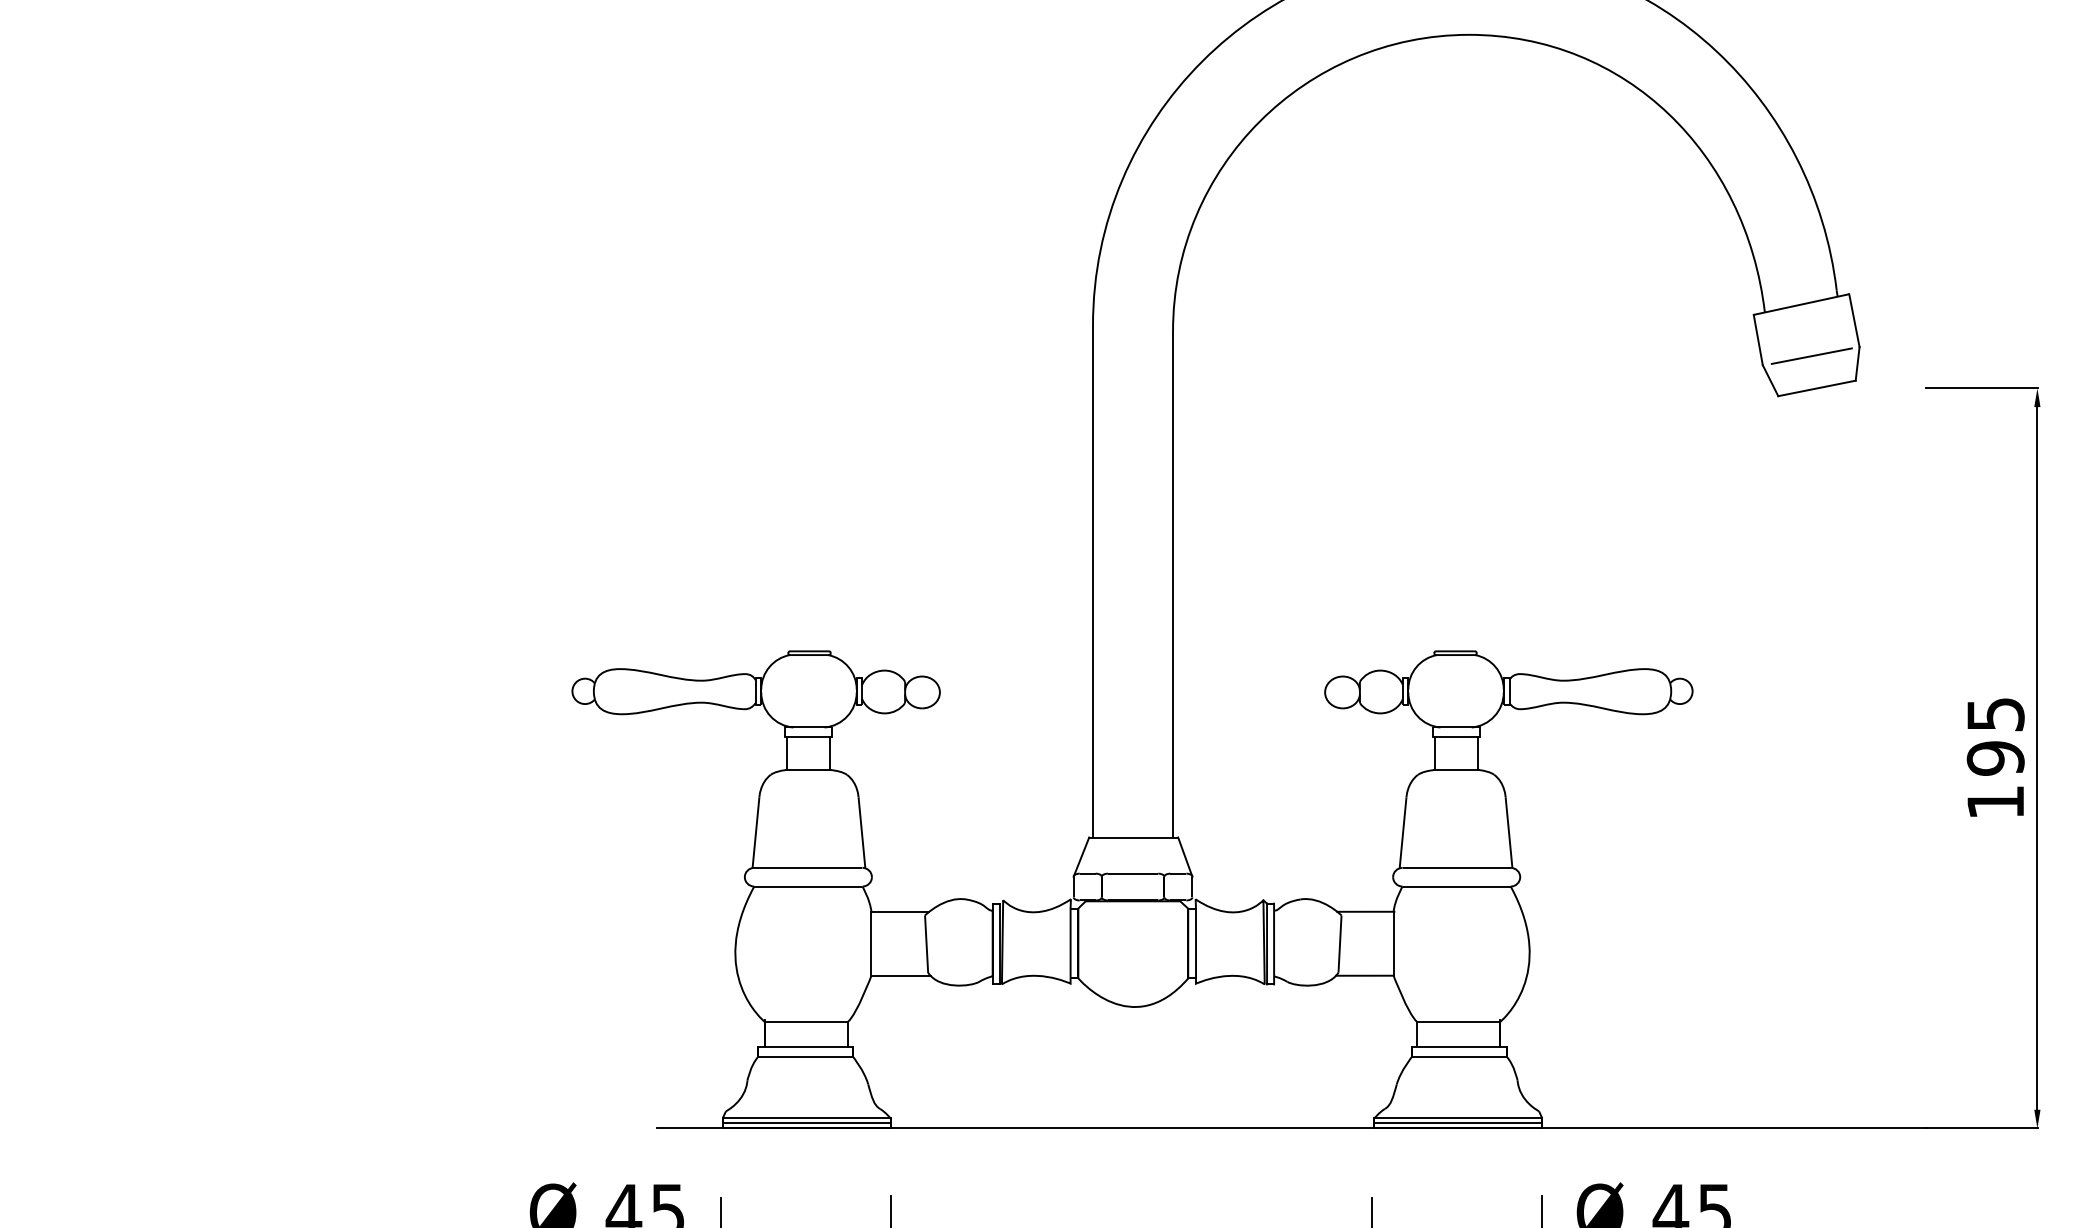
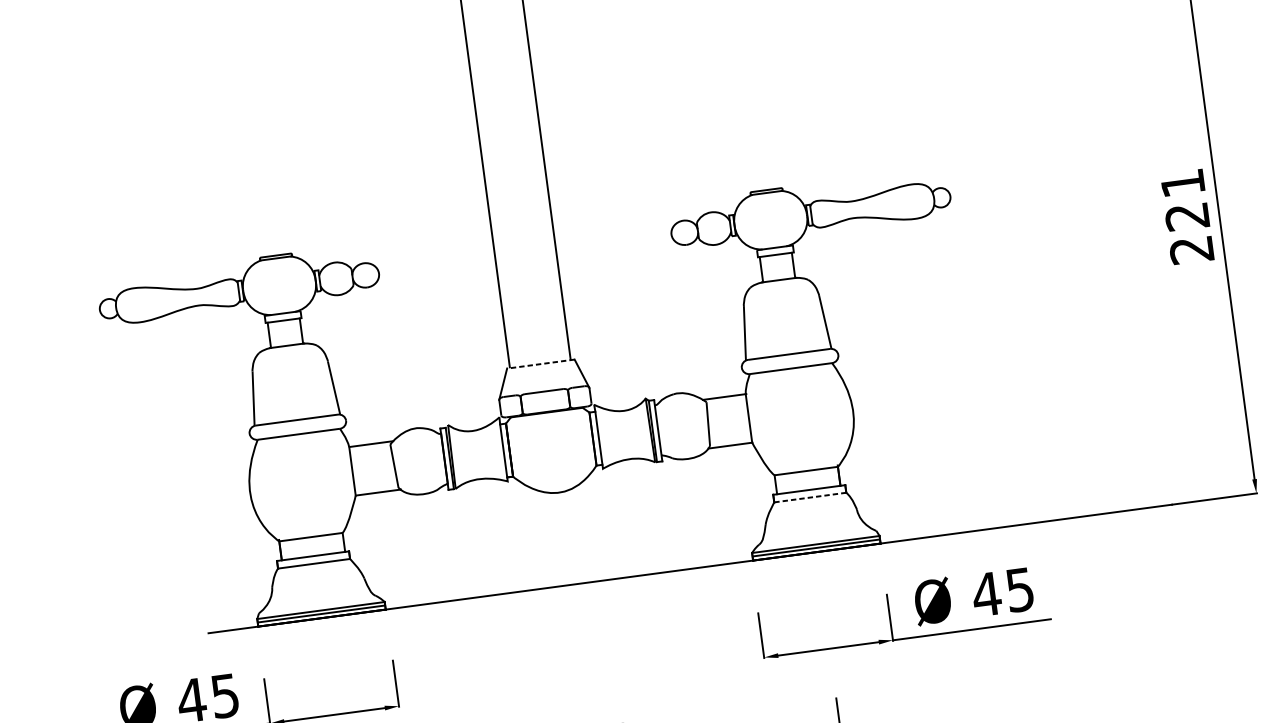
text: (1995, 758) -> (1187, 216), 195 -> 221
line: (1133, 837) -> (540, 364), solid -> dashed
line: (1459, 1056) -> (810, 497), solid -> dashed

